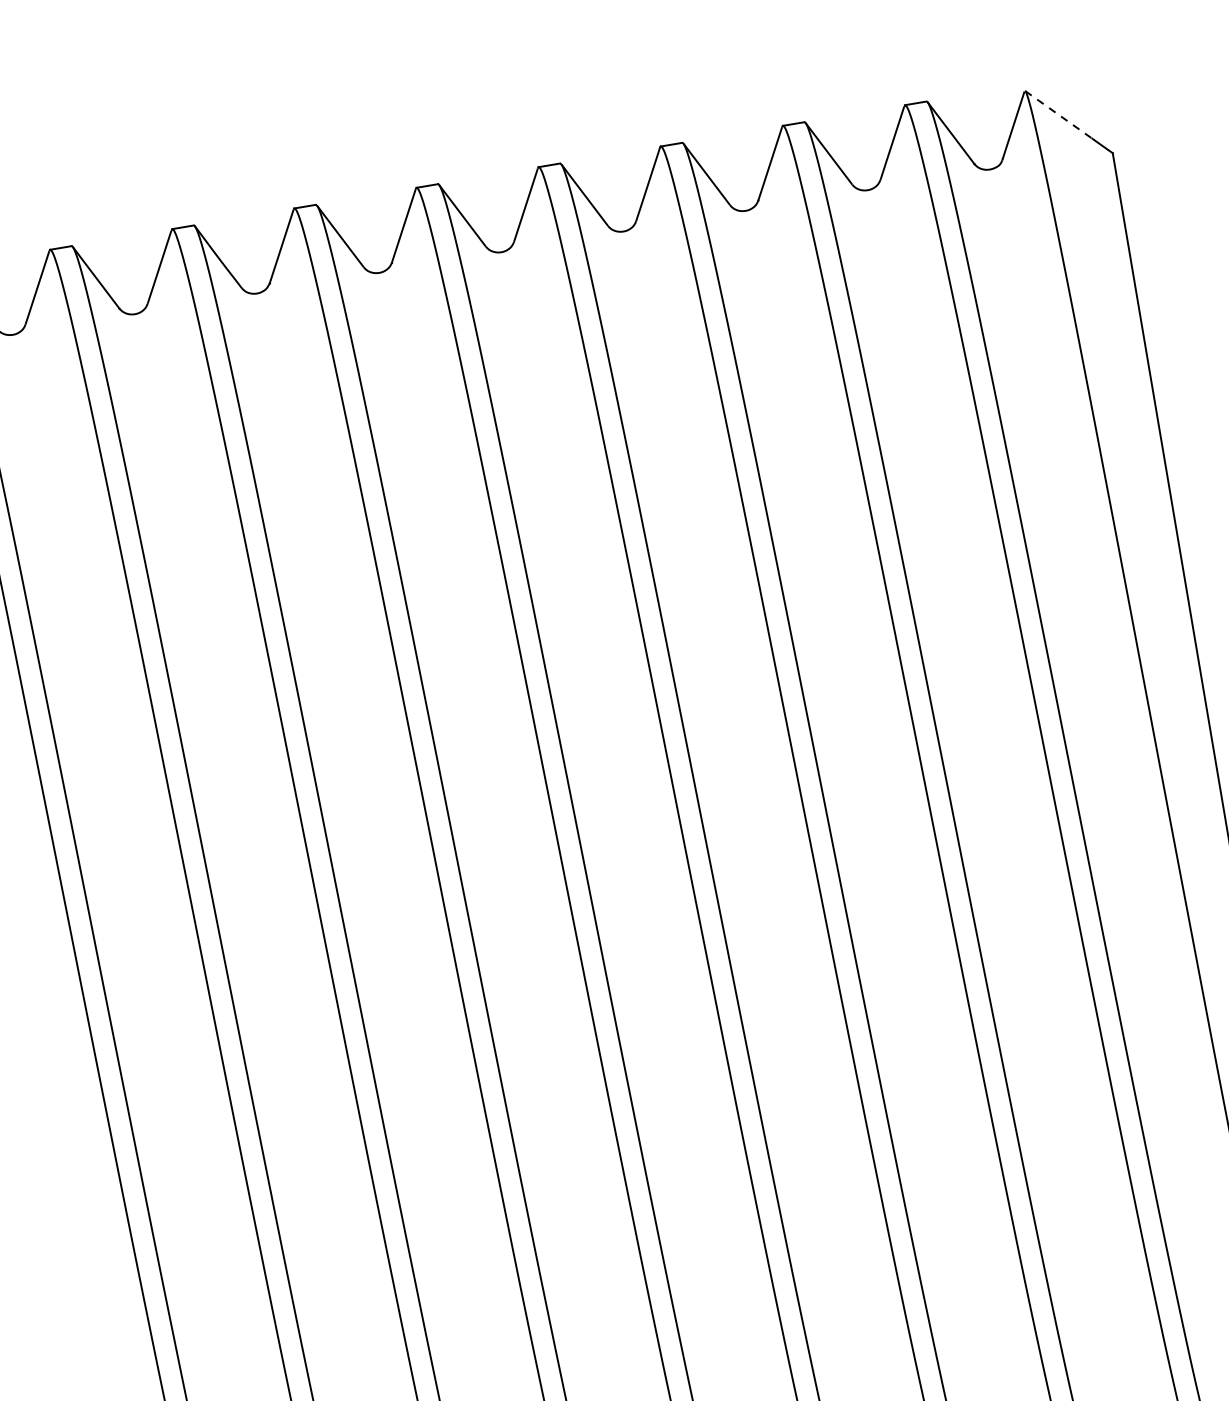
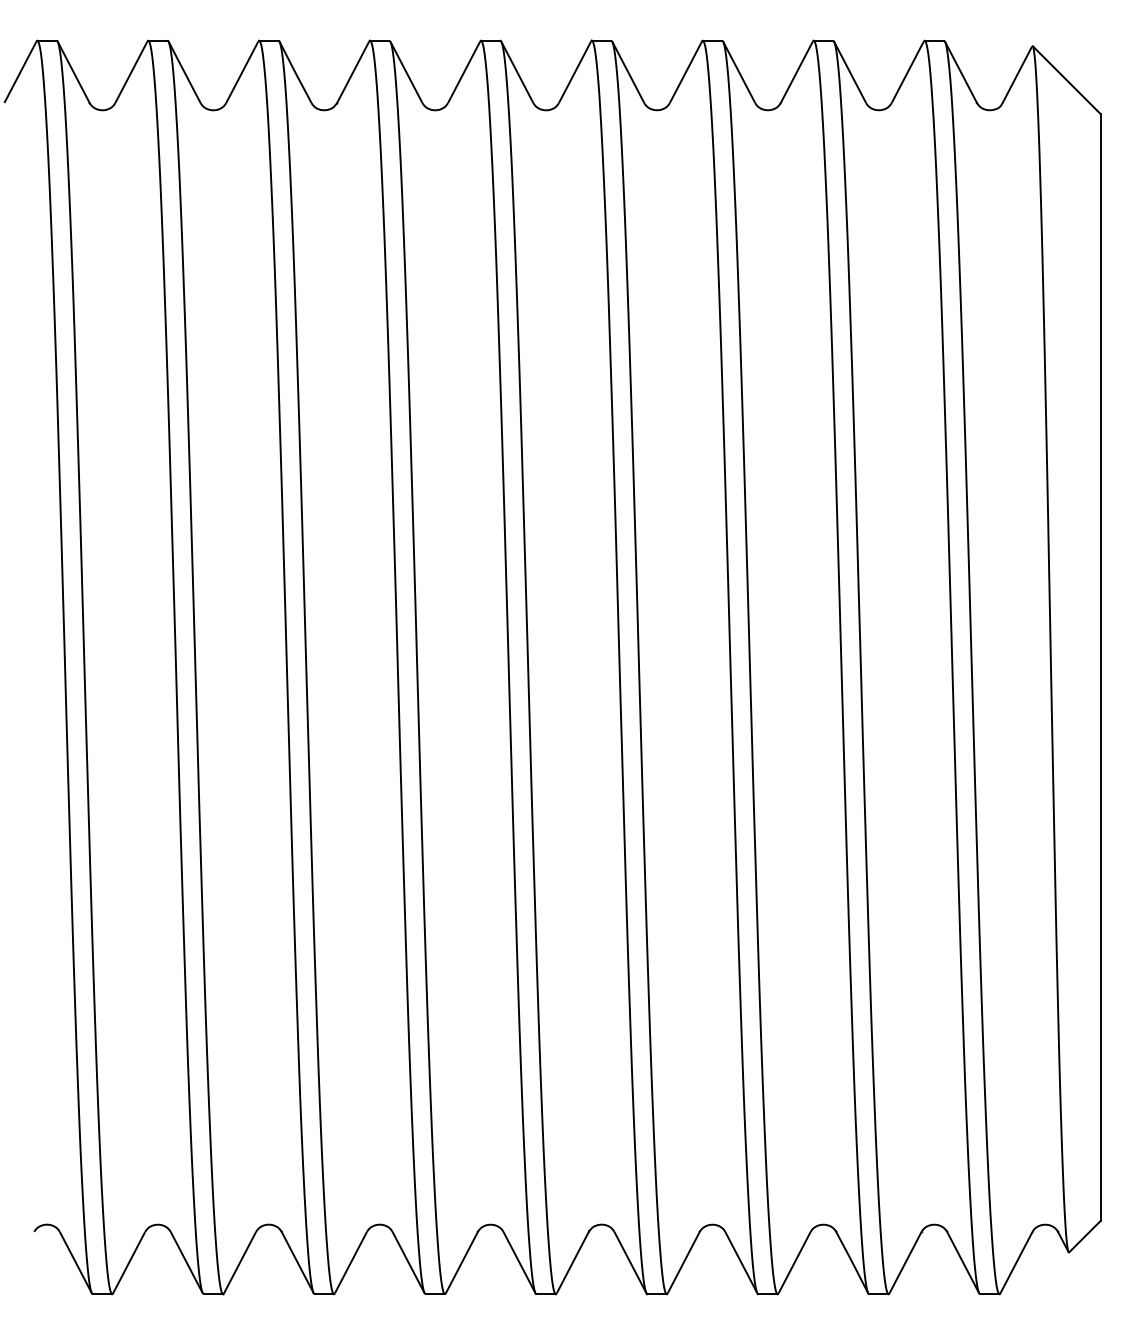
line: (1058, 114) -> (1058, 71), dashed -> solid

